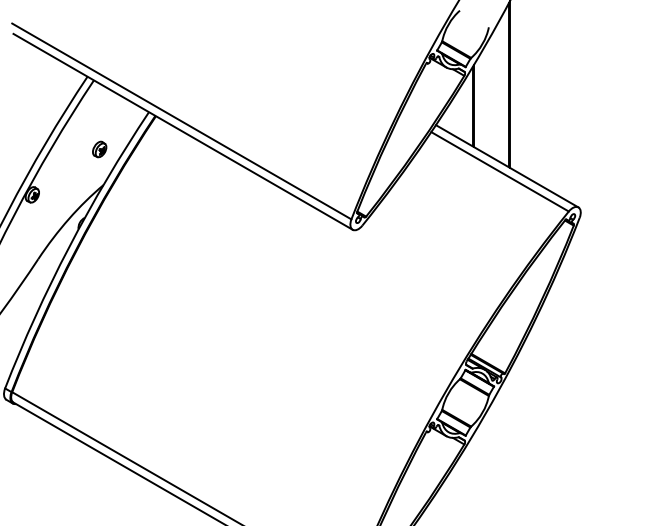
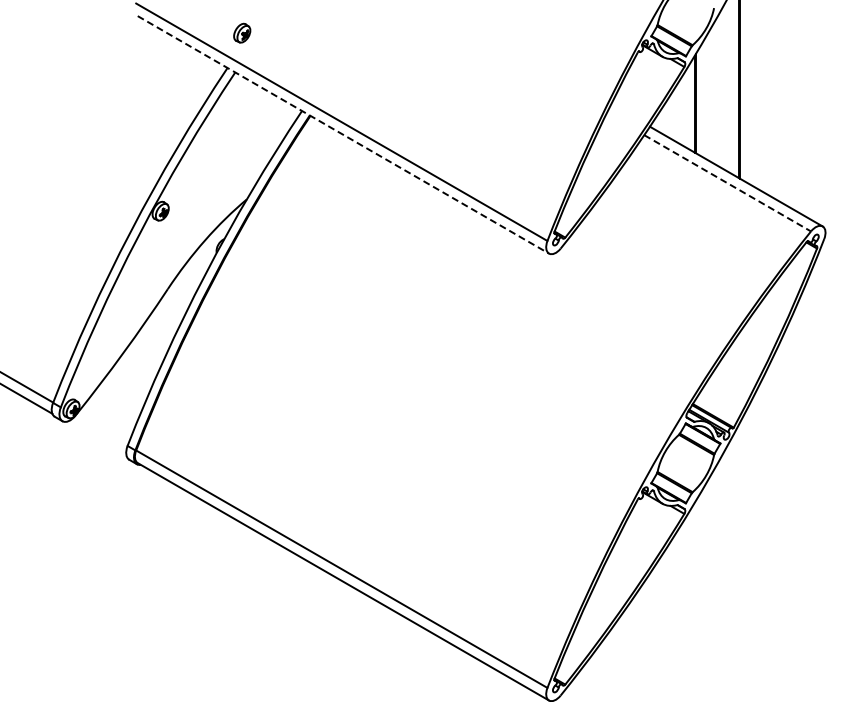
line: (183, 132) -> (343, 135), solid -> dashed
part: (99, 148) -> (242, 32), moved
line: (500, 171) -> (728, 183), solid -> dashed

